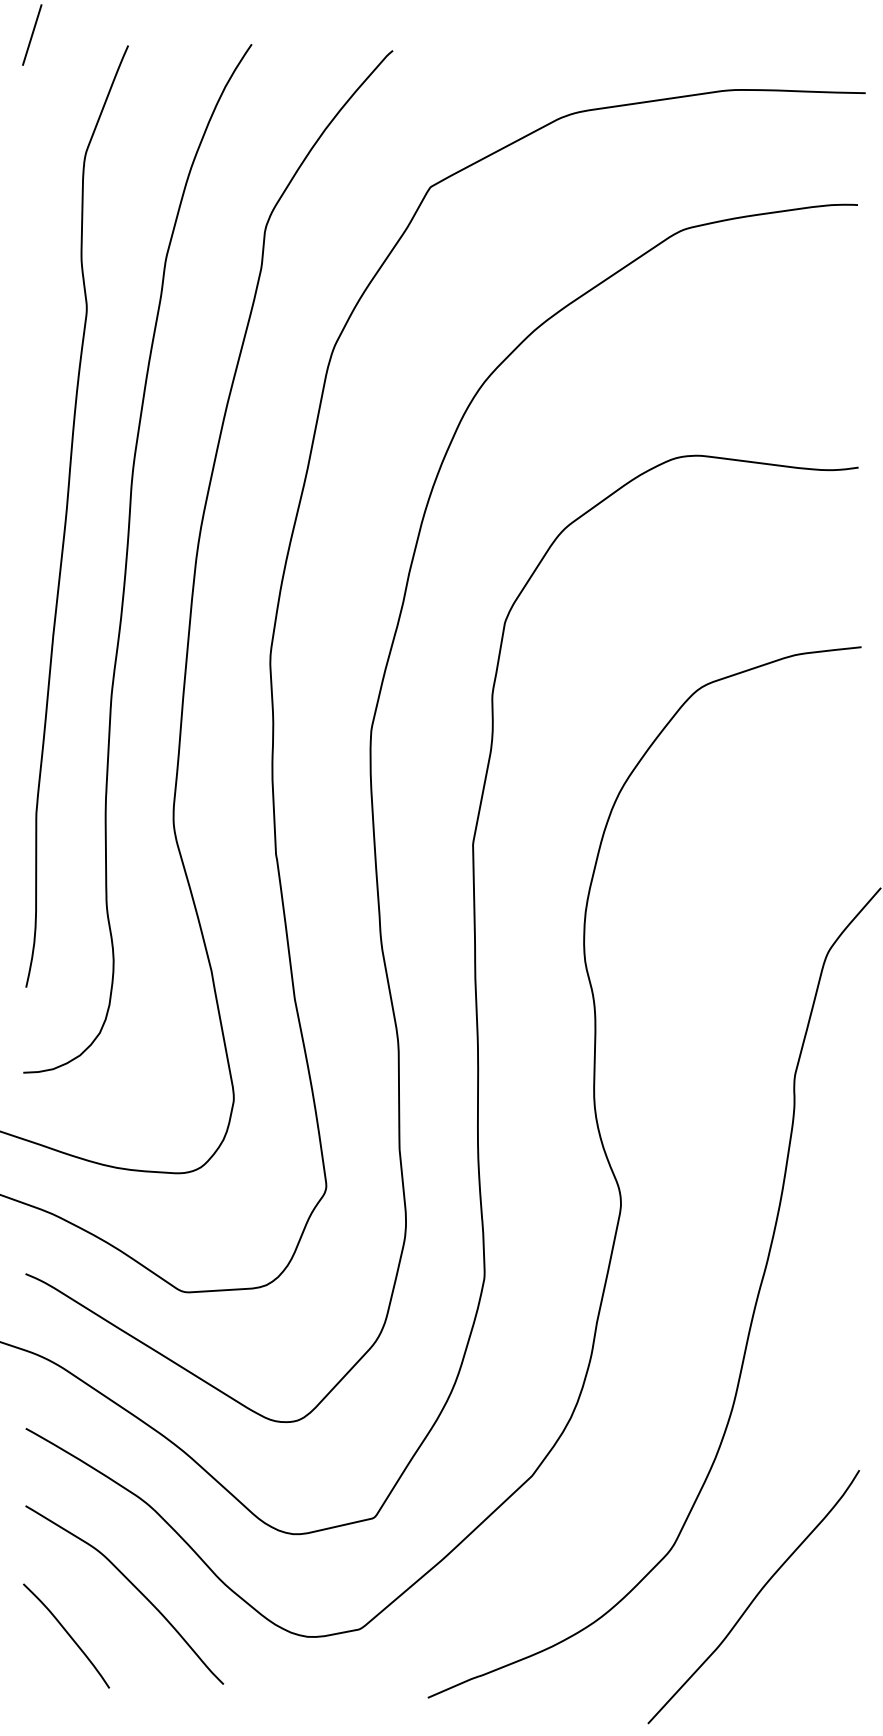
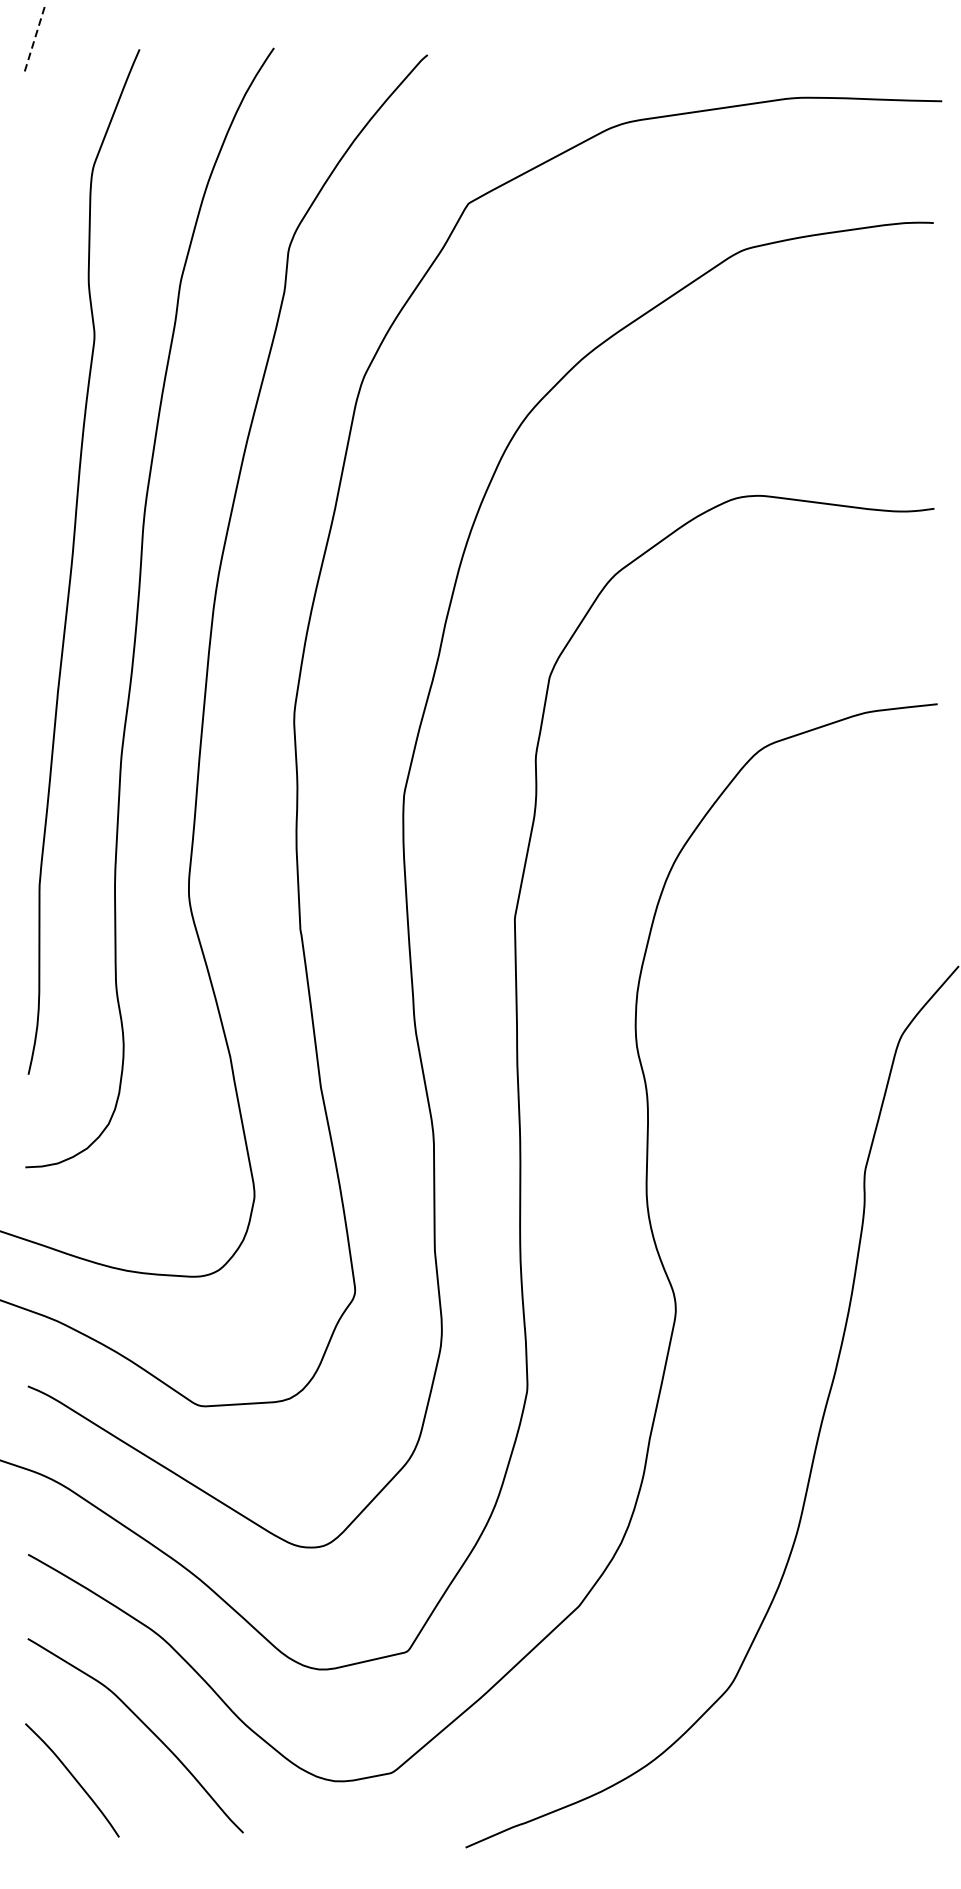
line: (32, 34) -> (35, 37), solid -> dashed
curve: (754, 1597) -> (821, 1738), removed

